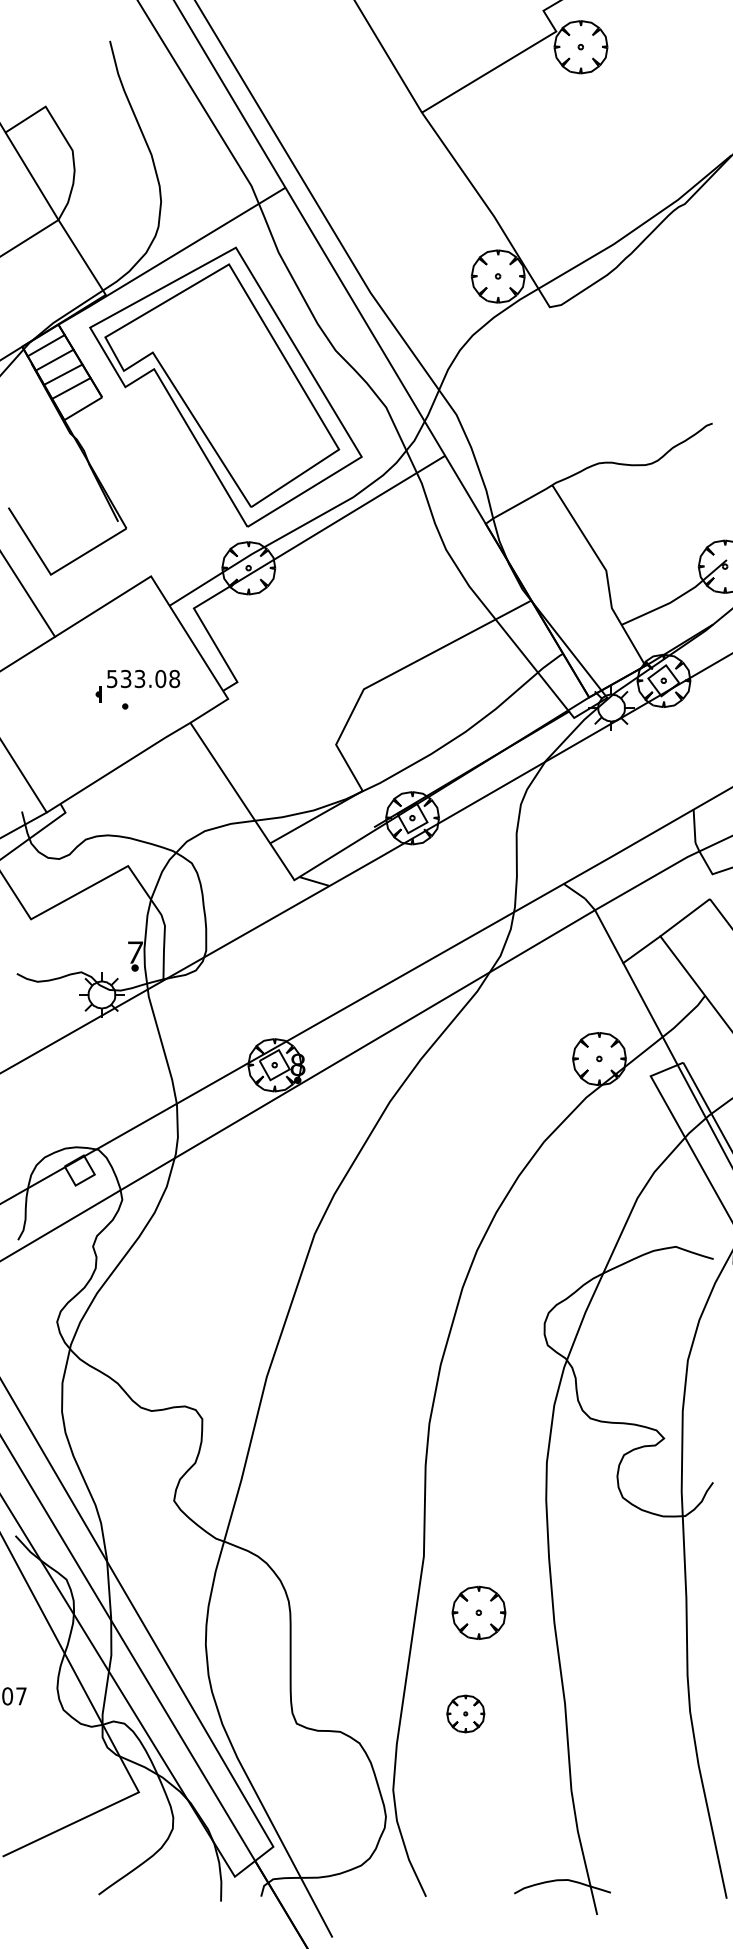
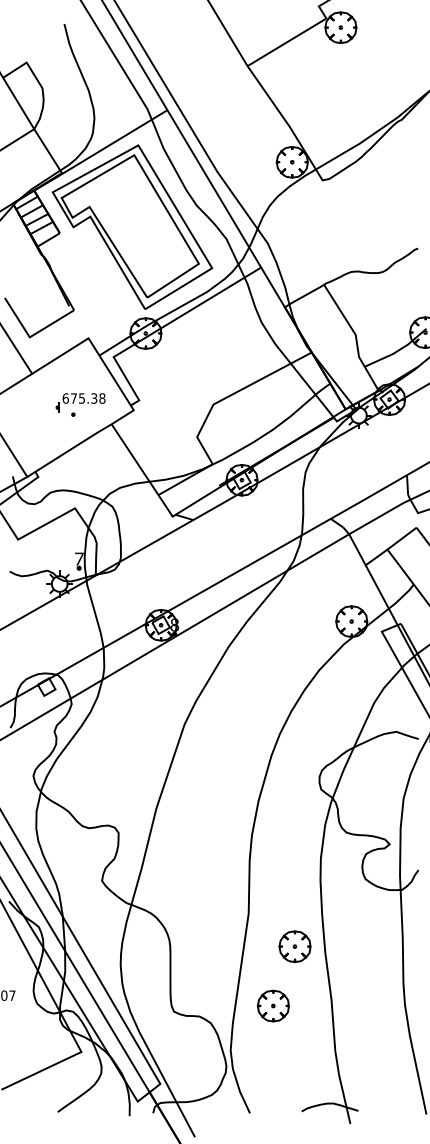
text: (135, 678) -> (79, 398), 533.08 -> 675.38
part: (478, 1612) -> (294, 946), moved
part: (464, 1713) -> (272, 1005), size x1.43

